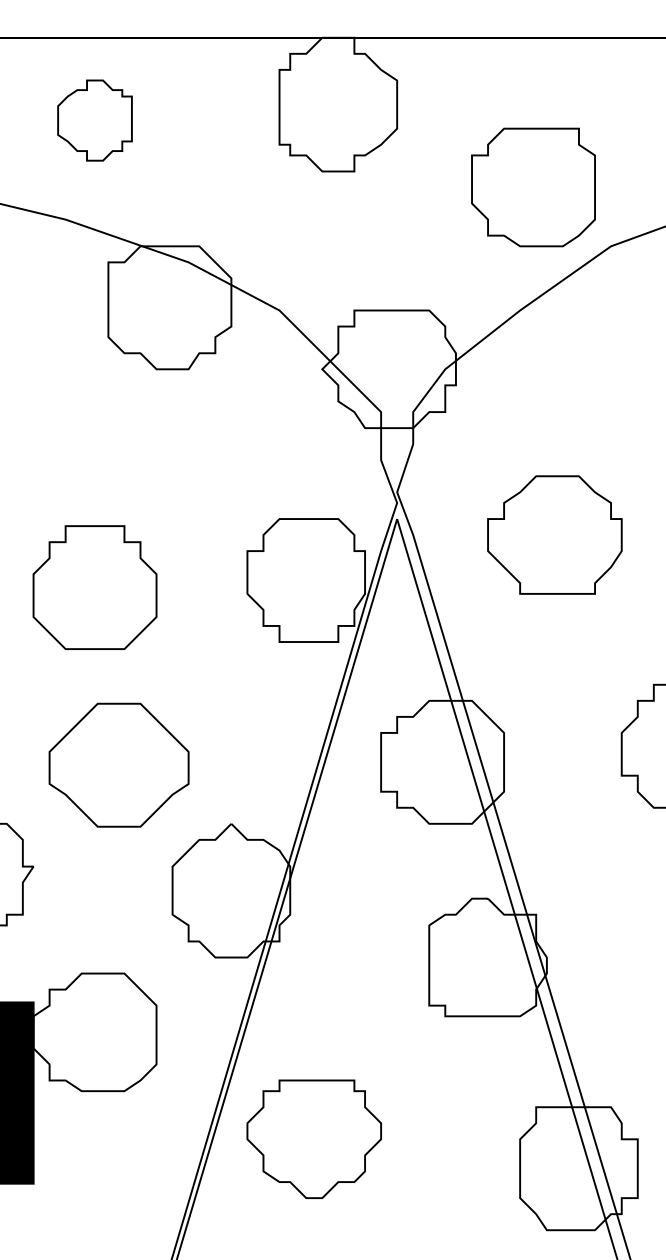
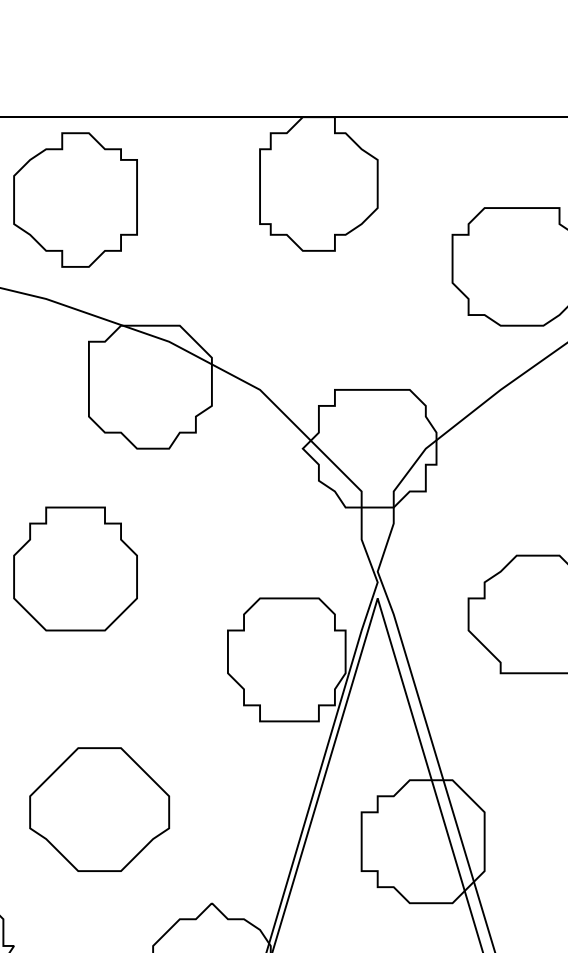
part: (94, 120) -> (75, 199), size x1.67
part: (94, 587) -> (75, 568), moved
part: (118, 764) -> (99, 808), moved

